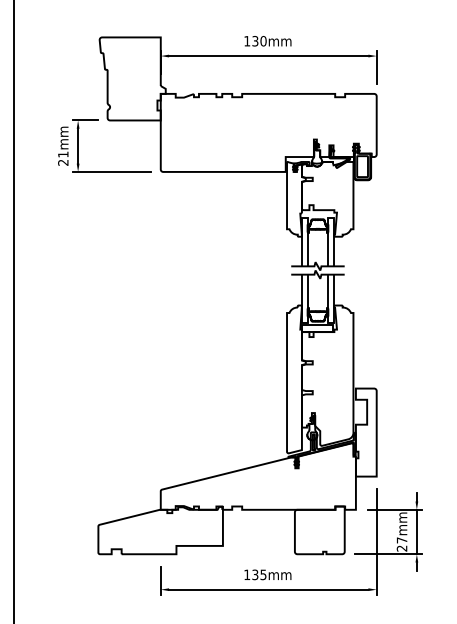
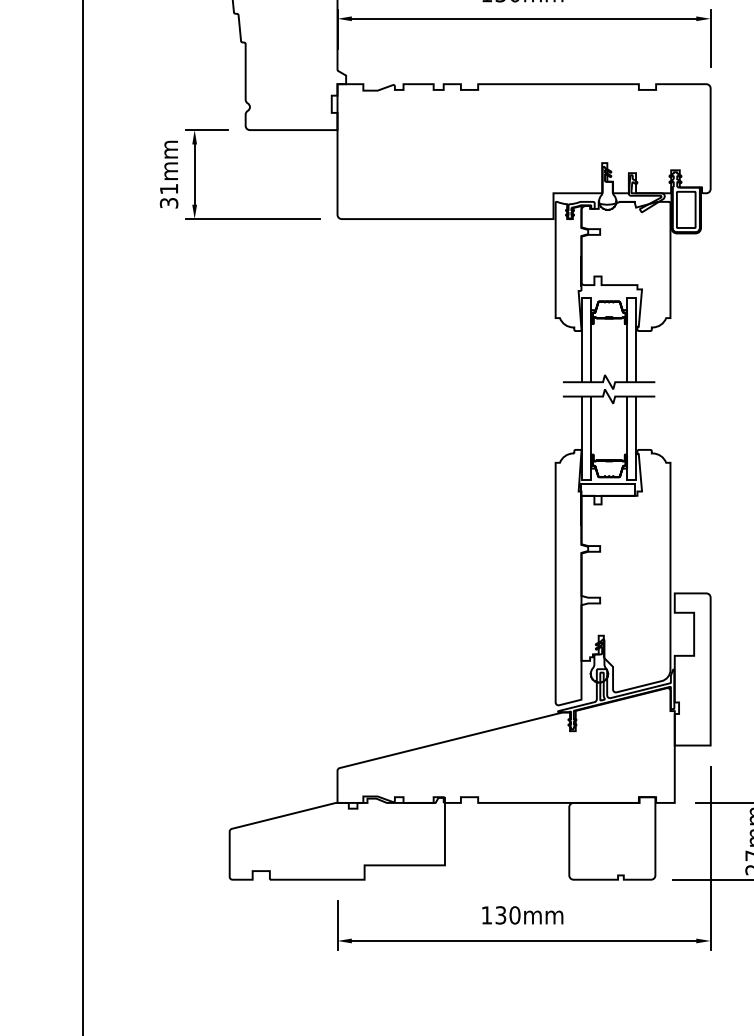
text: (63, 162) -> (169, 202), 21mm -> 31mm
text: (263, 574) -> (515, 914), 135mm -> 130mm

